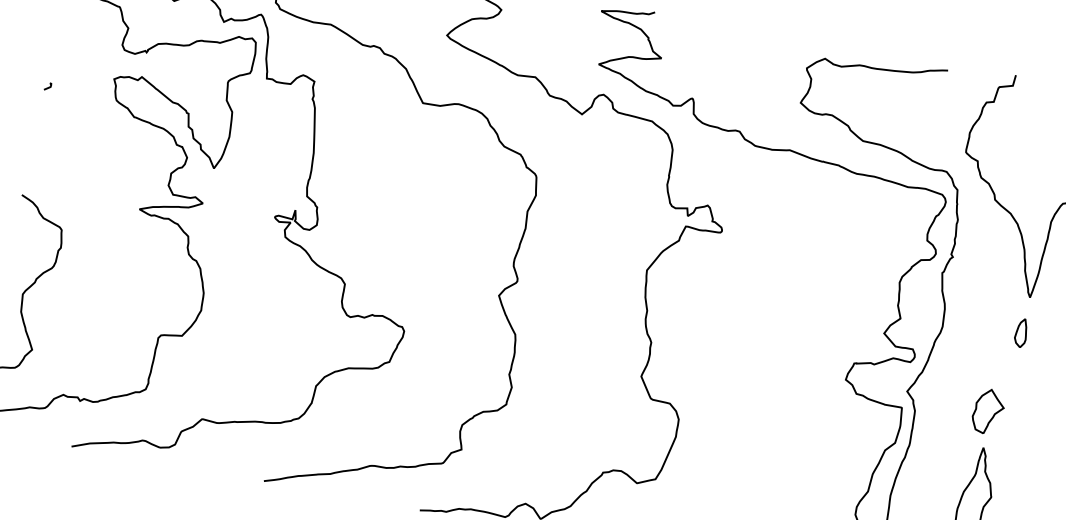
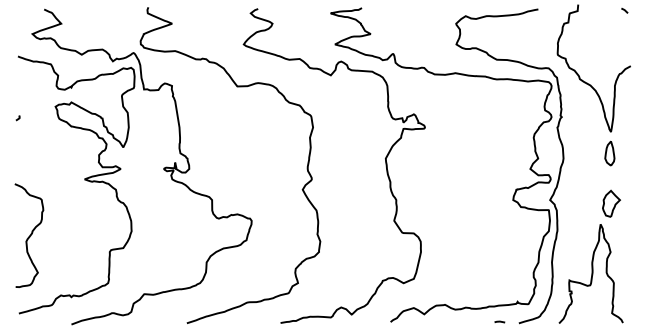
part: (1020, 332) -> (609, 153), size x1.43
part: (988, 411) -> (611, 203), moved

